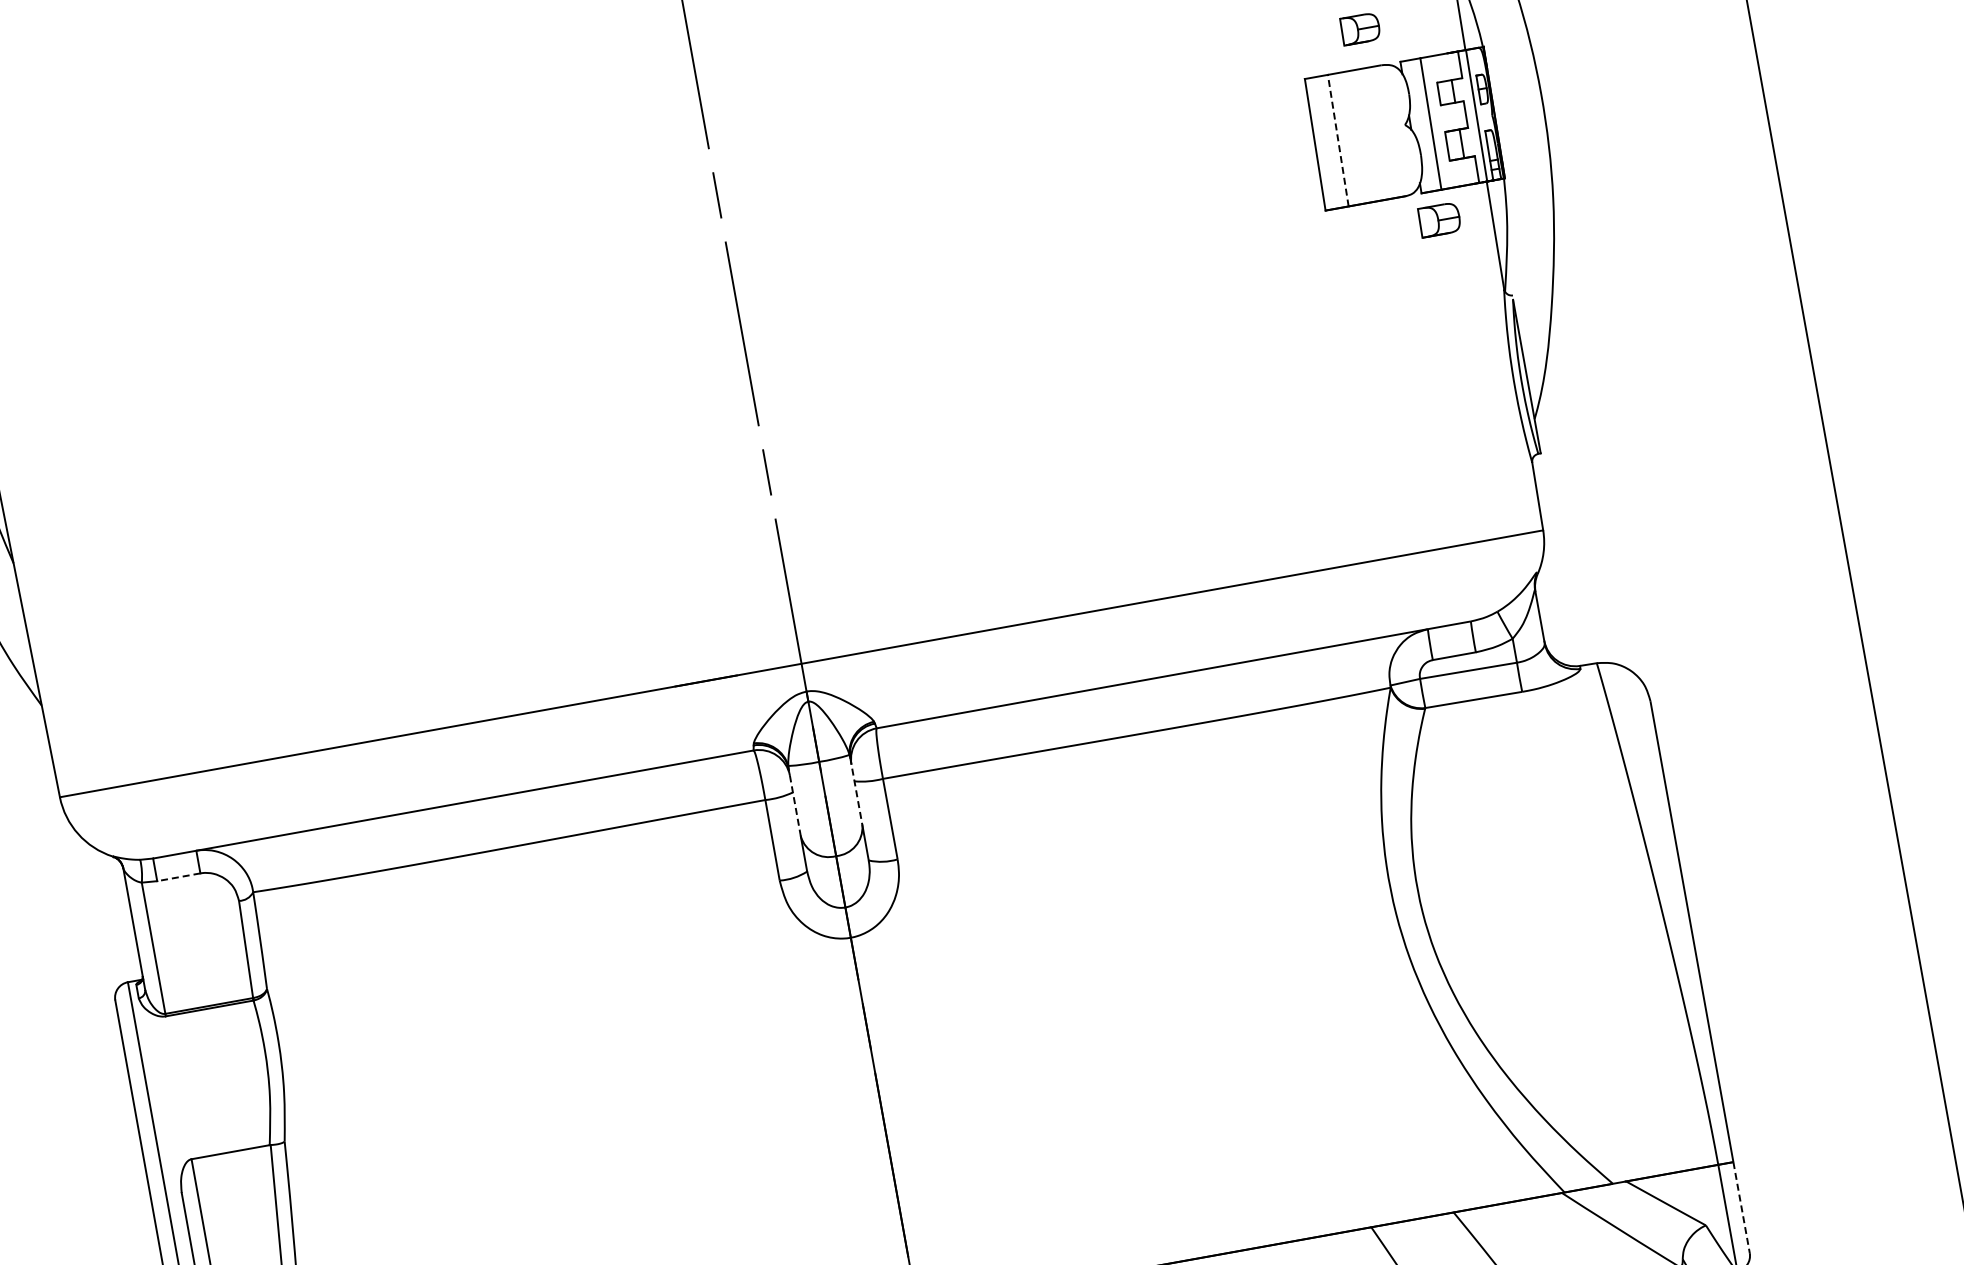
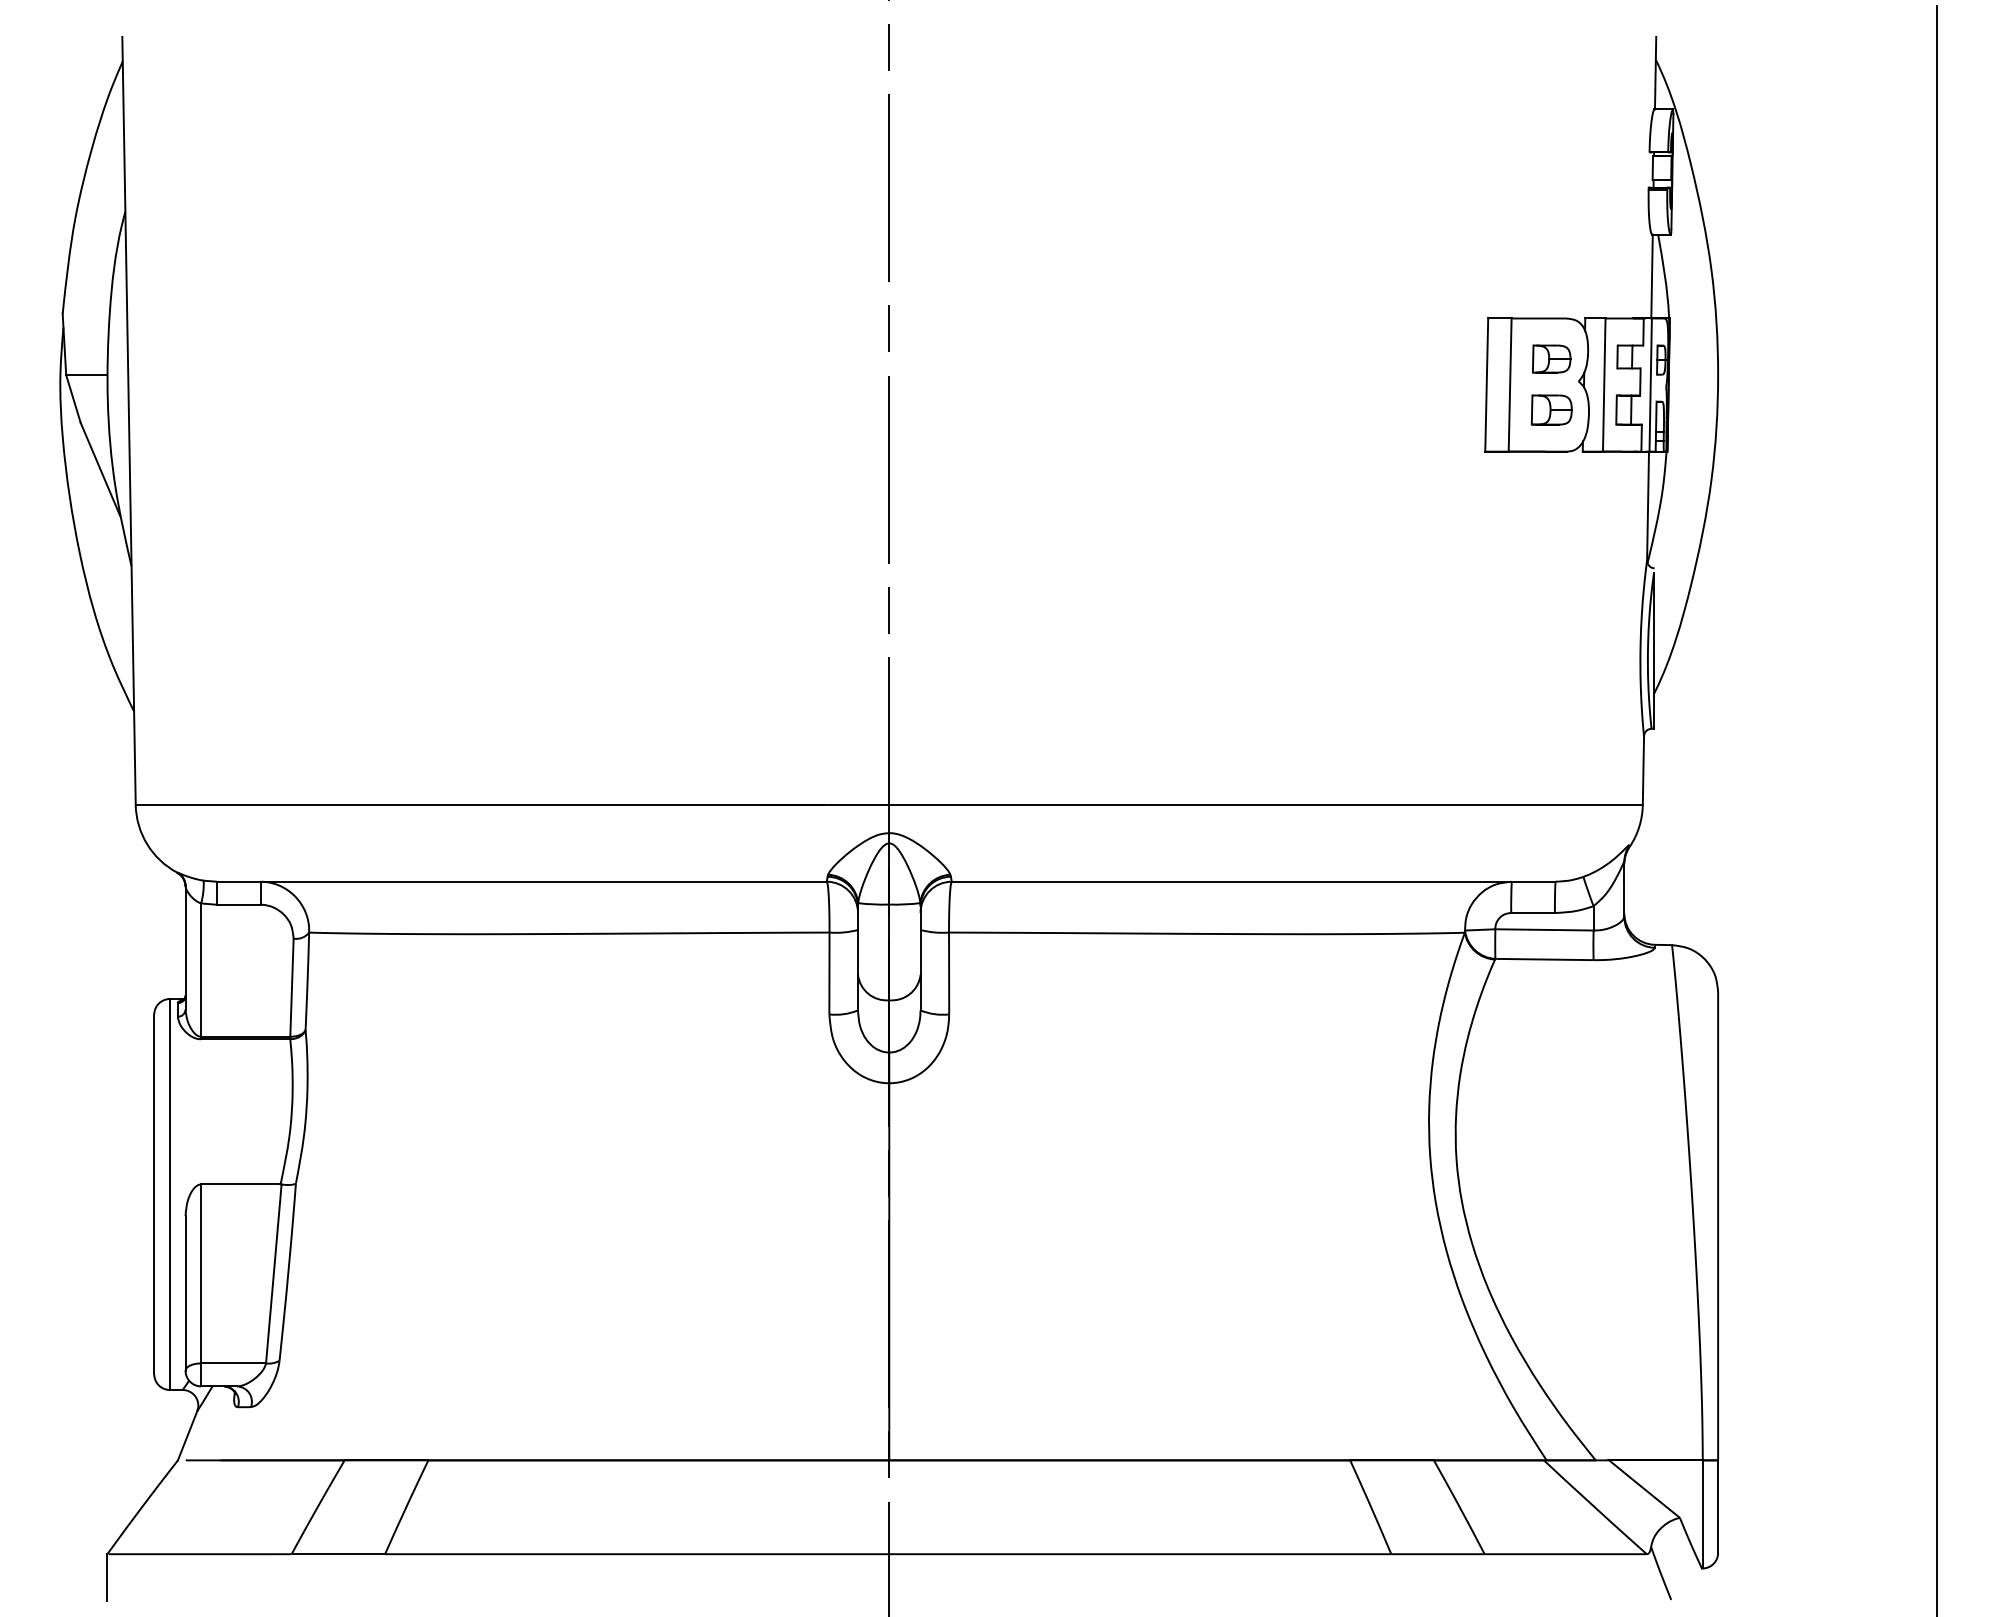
part: (1360, 28) -> (1551, 358), moved
line: (1338, 141) -> (1510, 385), dashed -> solid
part: (1439, 219) -> (1551, 409), moved
line: (856, 791) -> (920, 940), dashed -> solid
line: (795, 801) -> (858, 939), dashed -> solid
line: (178, 877) -> (238, 904), dashed -> solid
line: (1742, 1208) -> (1718, 1507), dashed -> solid

